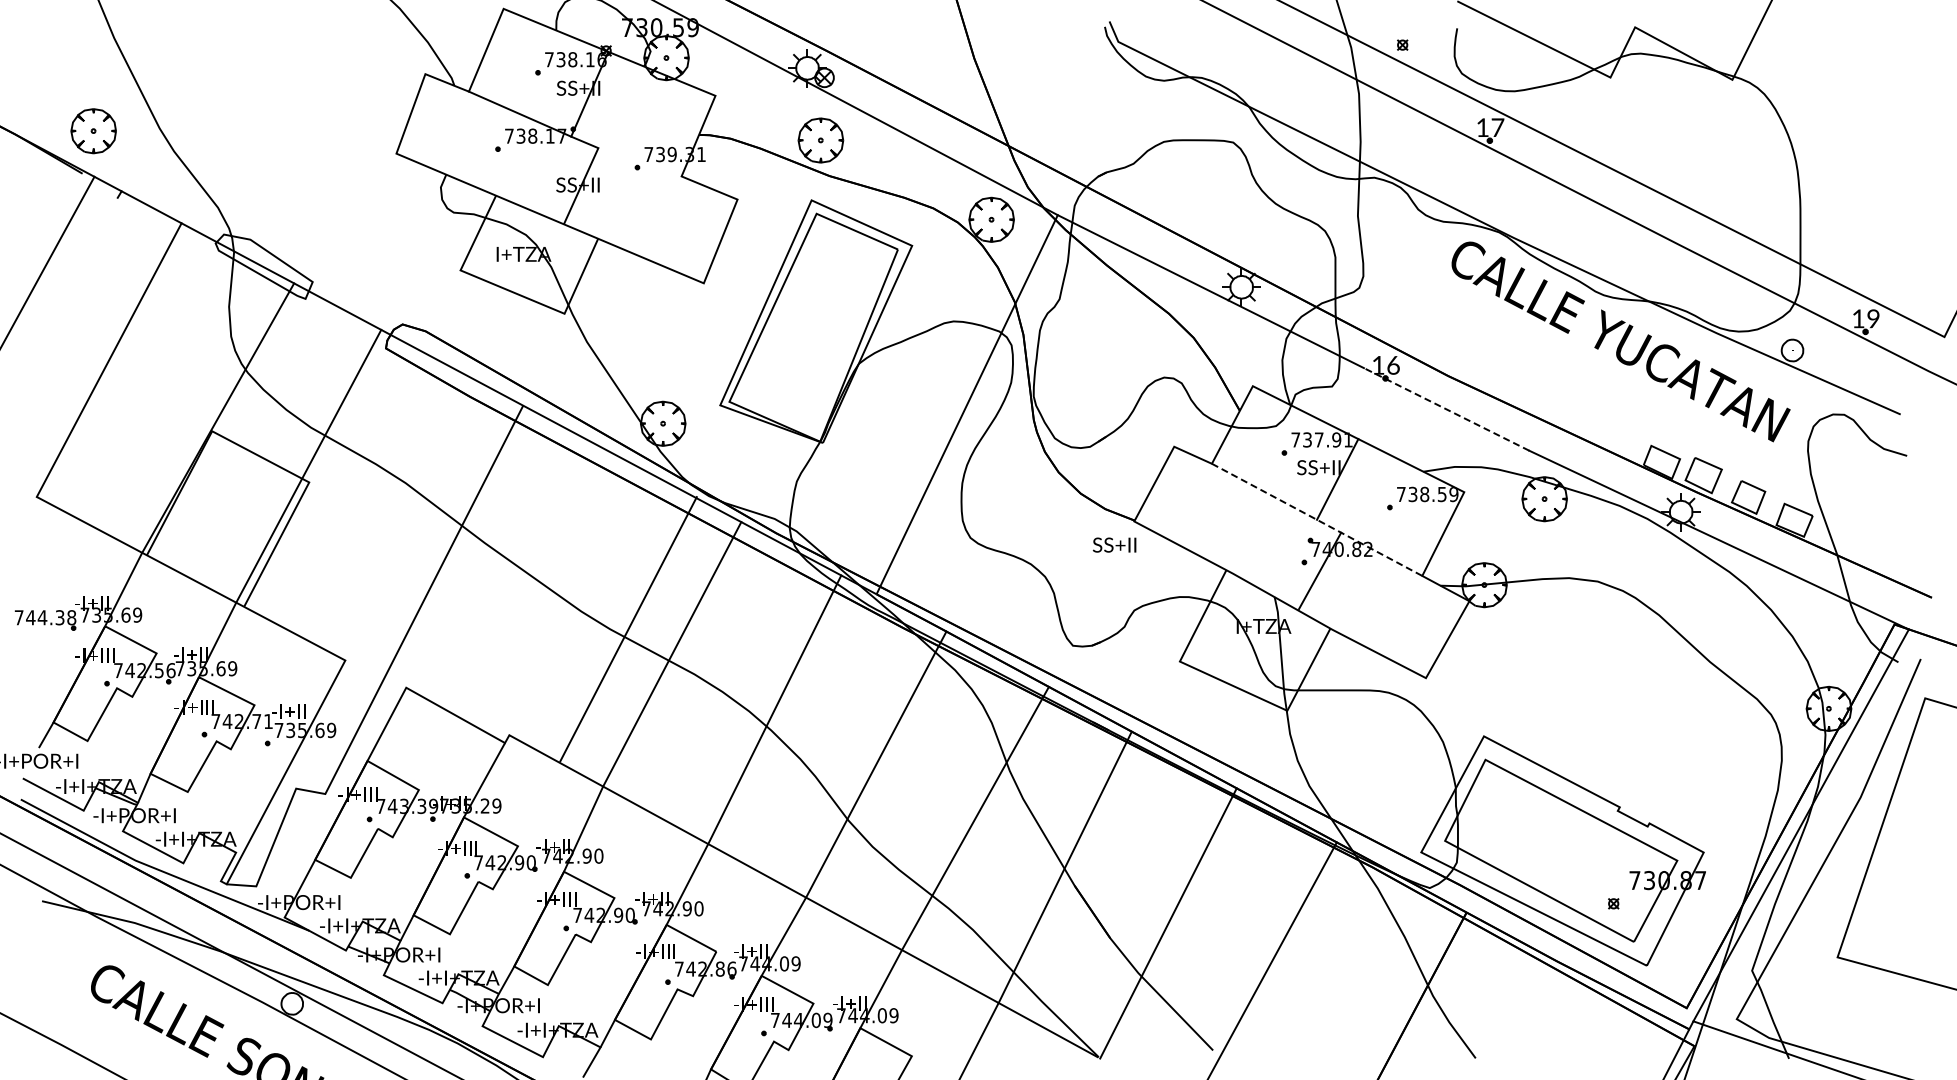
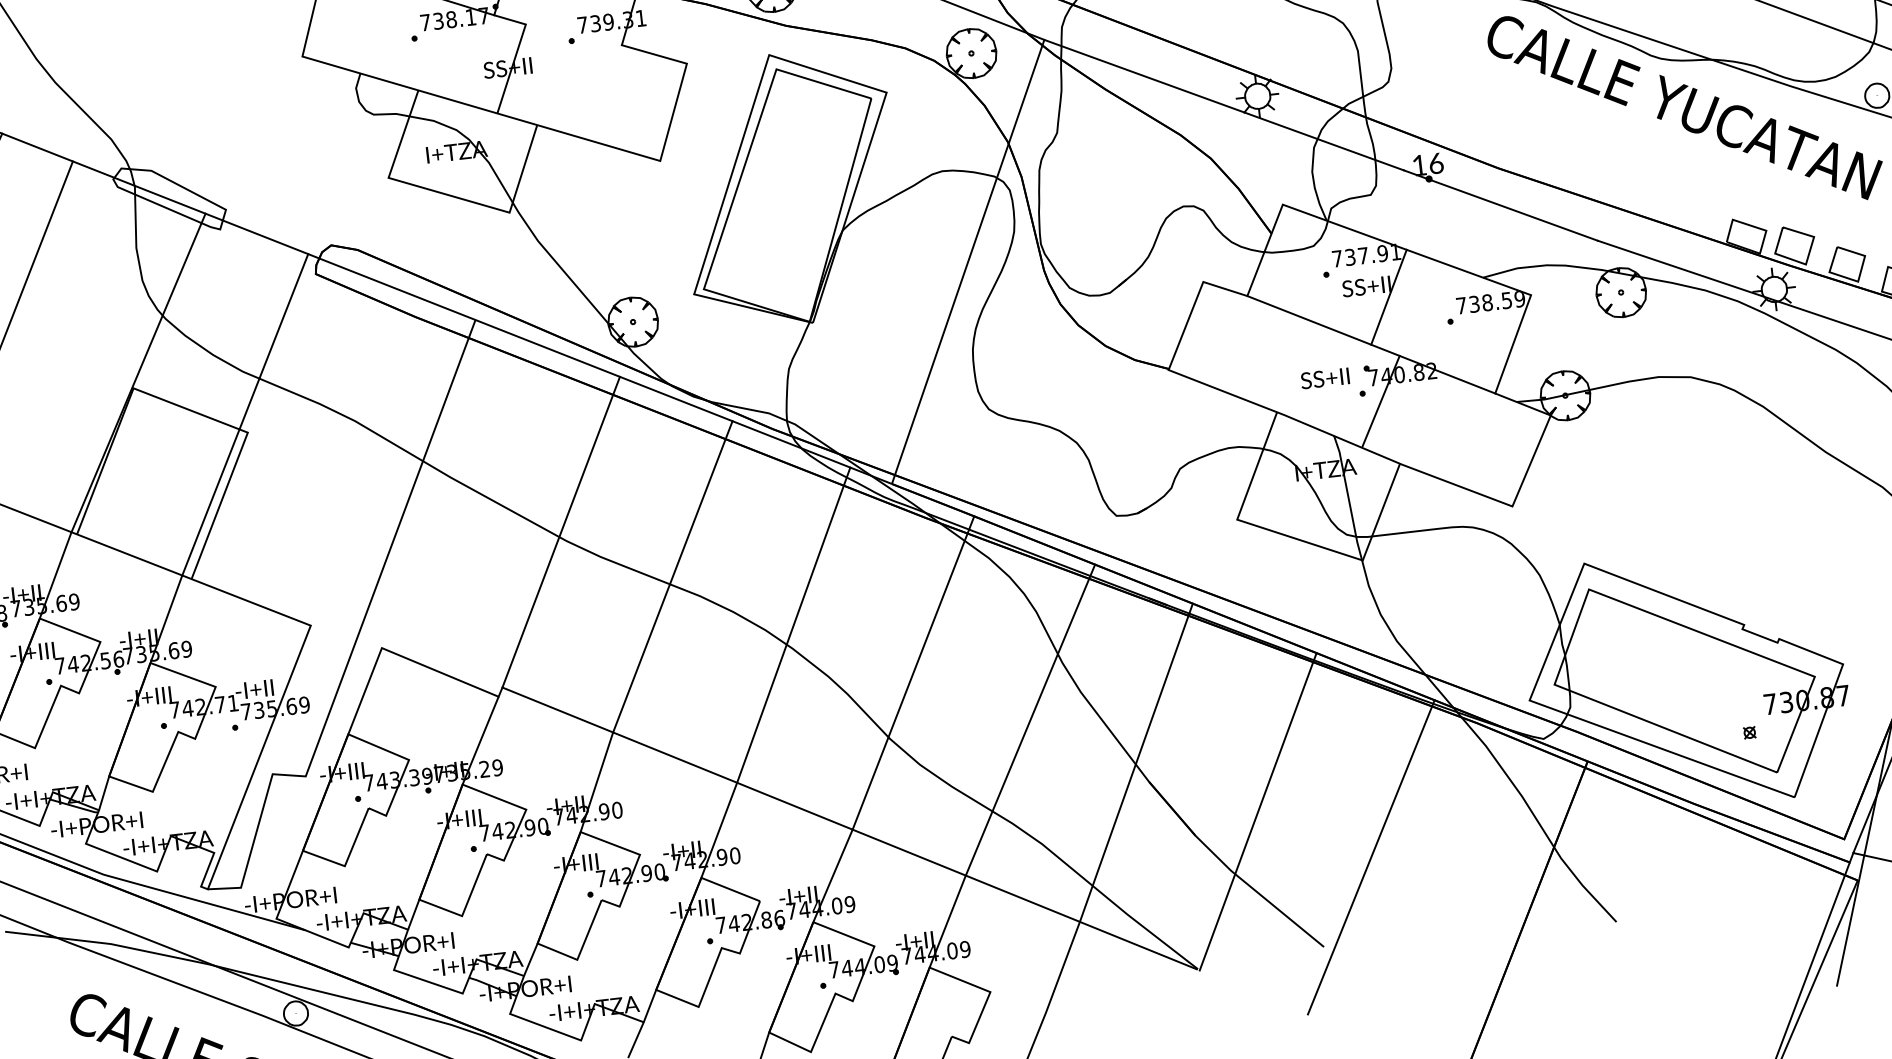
line: (1446, 409) -> (1500, 205), dashed -> solid
line: (1317, 520) -> (1371, 345), dashed -> solid
text: (1114, 544) -> (1324, 377), moved
line: (628, 629) -> (561, 532), moved

